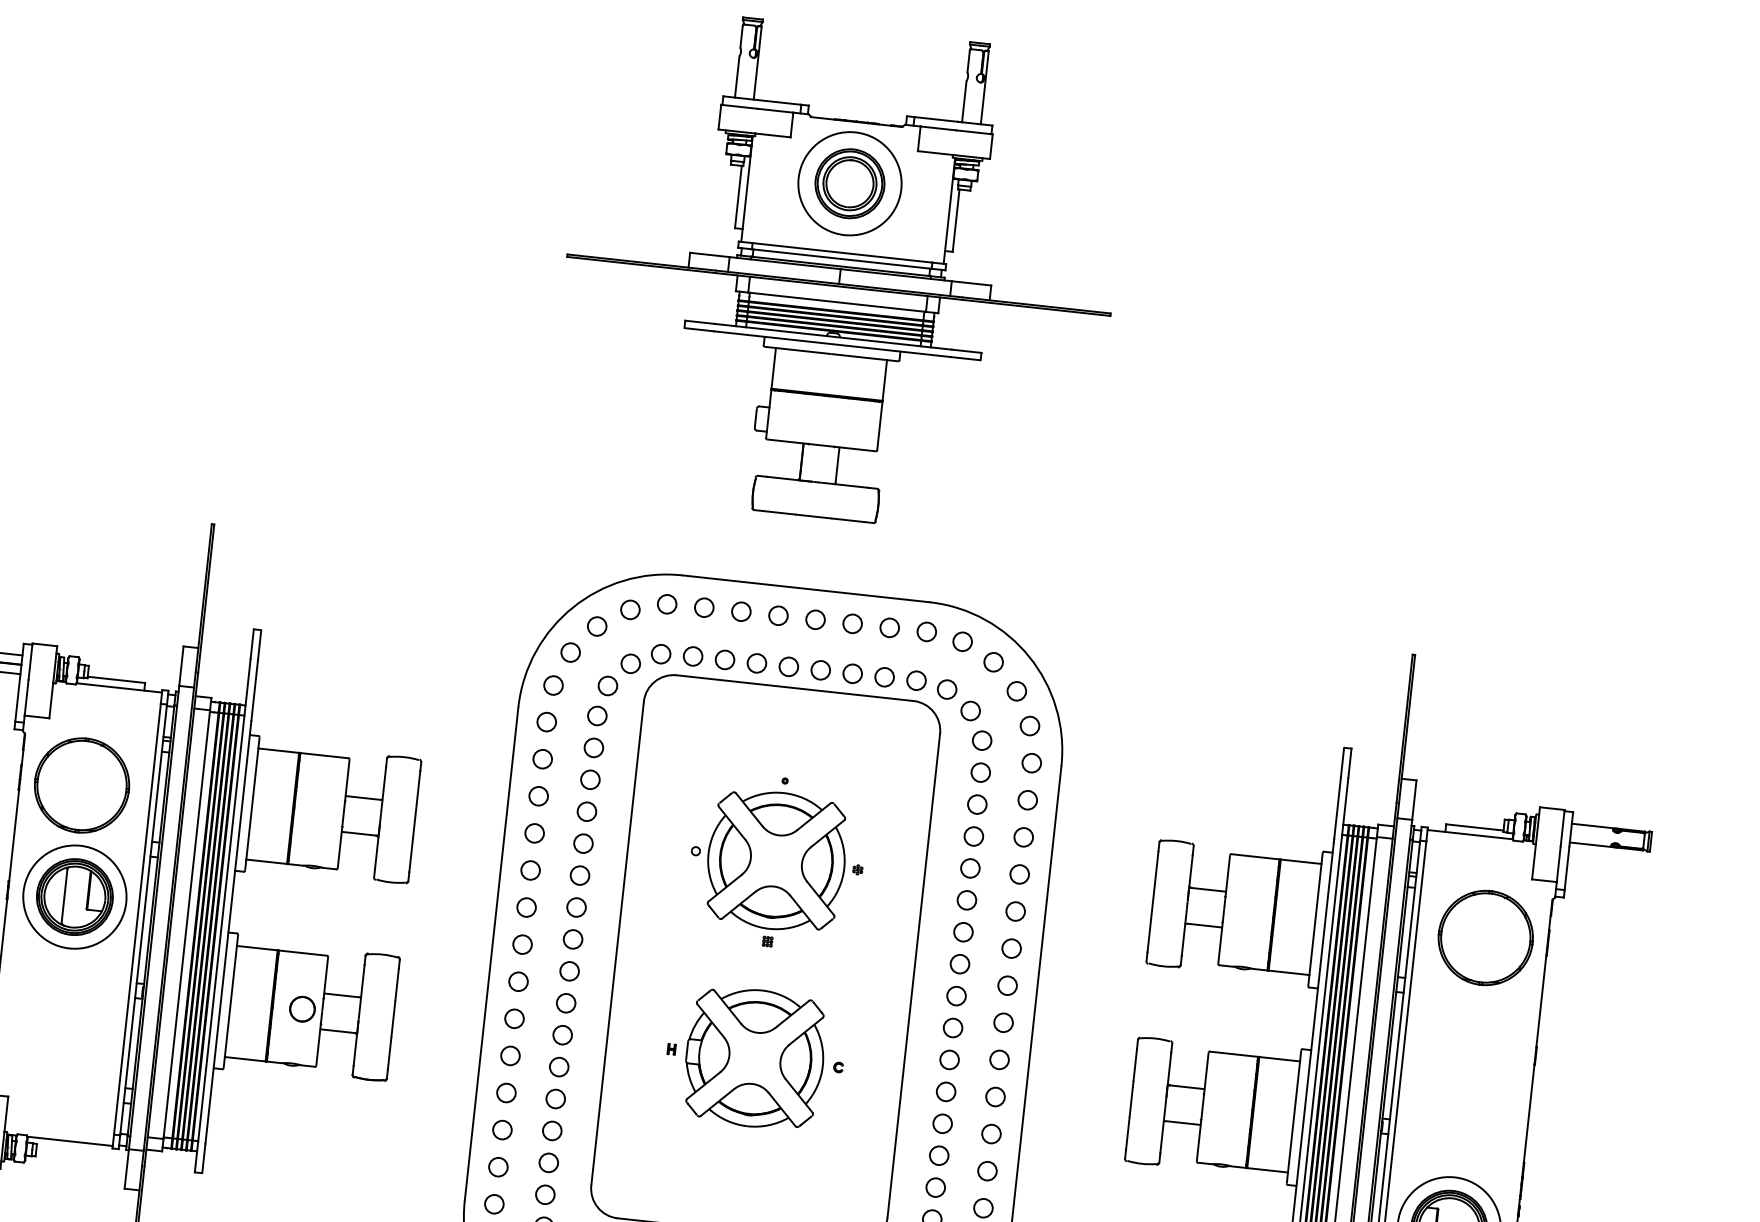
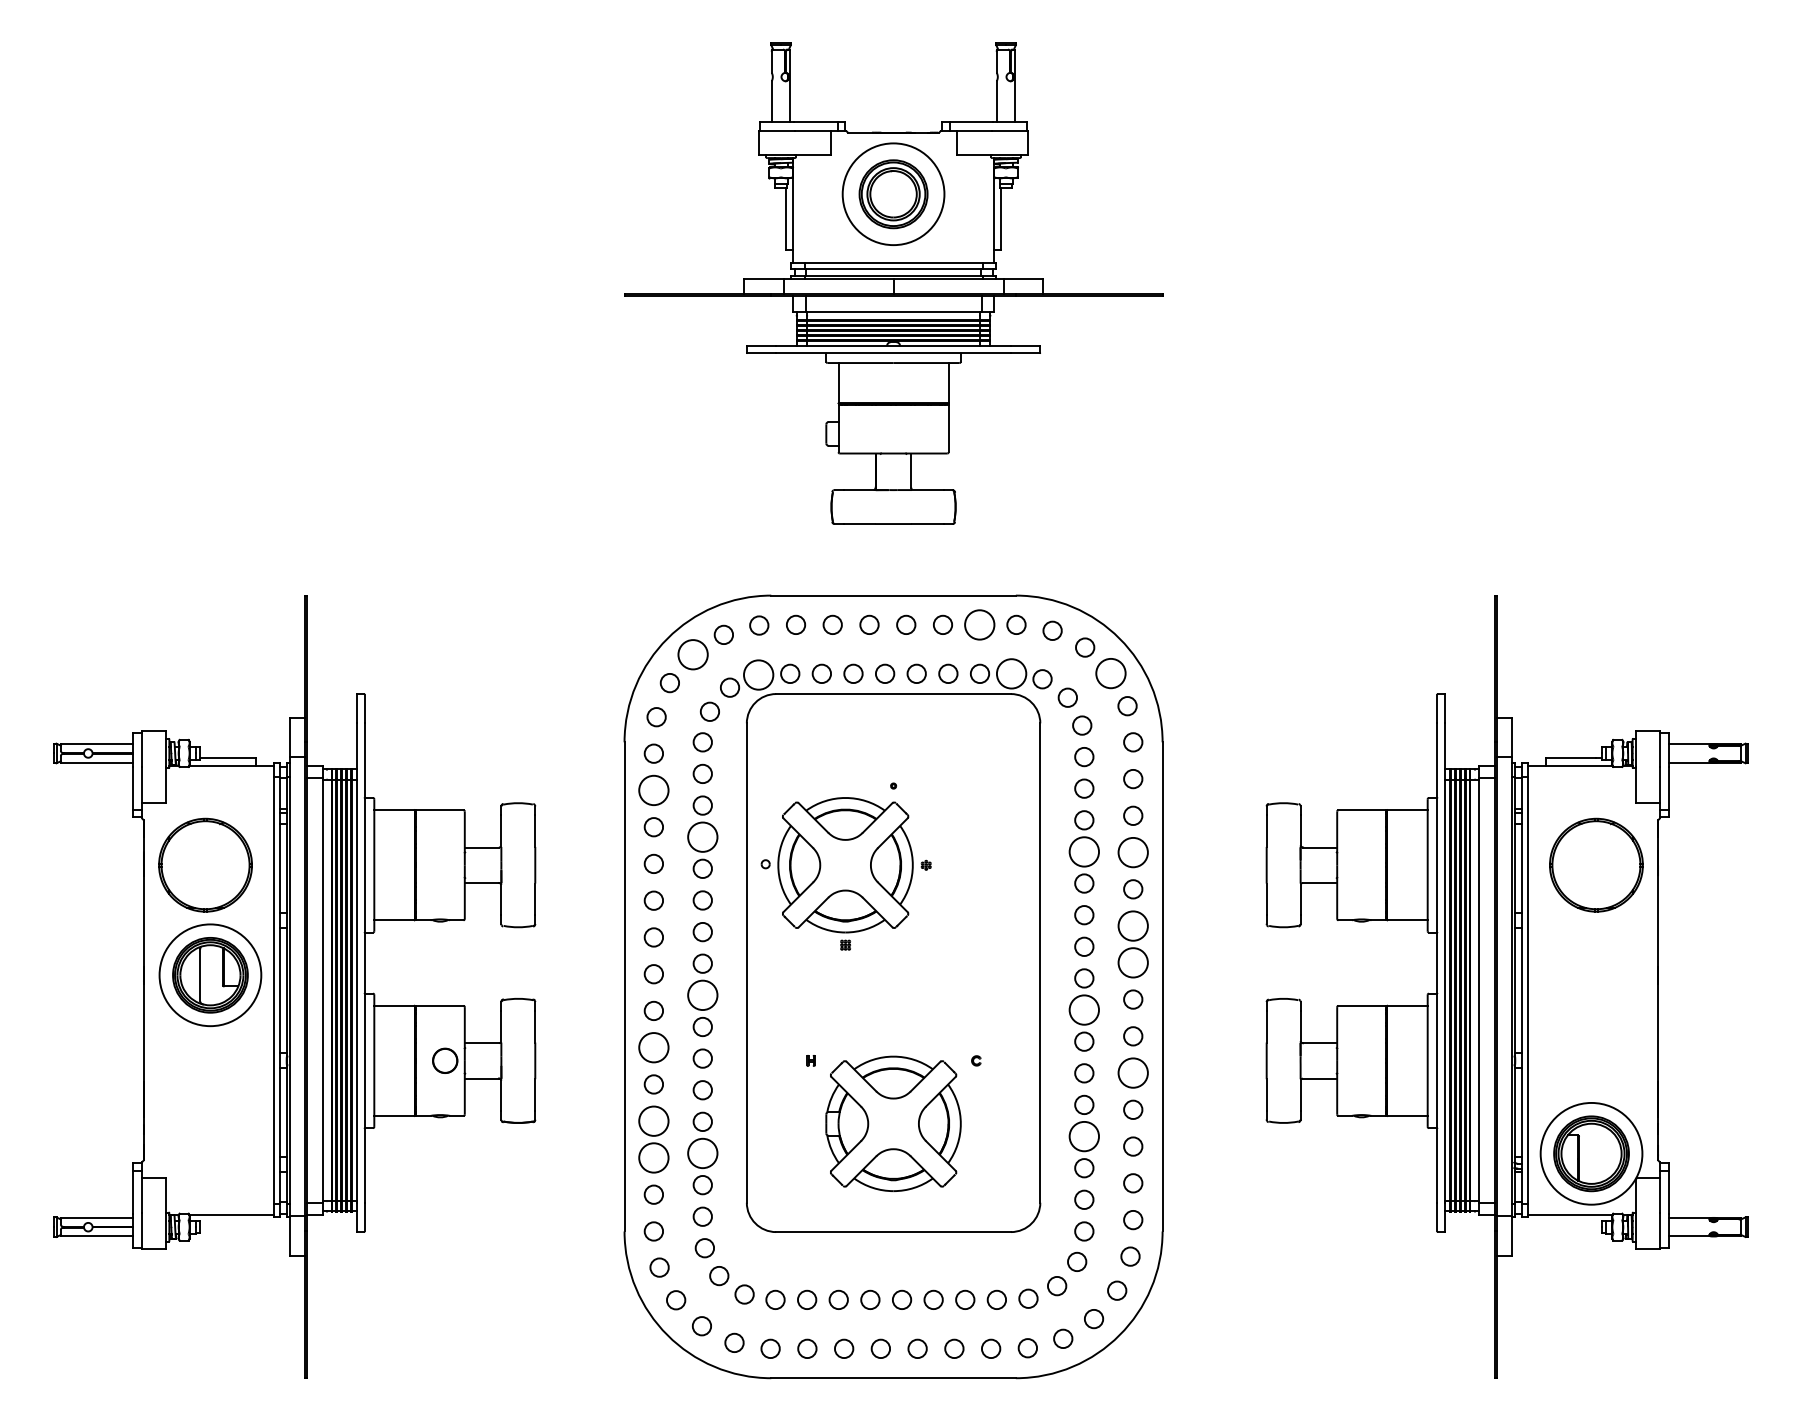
circle: (596, 626) -> (692, 654), size x1.6
circle: (889, 627) -> (979, 624), size x1.6
circle: (661, 653) -> (758, 674), size x1.6
circle: (916, 680) -> (1011, 673), size x1.6
circle: (1016, 691) -> (1110, 673), size x1.6
circle: (542, 759) -> (653, 790), size x1.6
circle: (586, 811) -> (702, 837), size x1.6
circle: (970, 868) -> (1084, 851), size x1.6
part: (775, 869) -> (845, 873), moved
circle: (1019, 874) -> (1133, 852), size x1.6
circle: (1011, 948) -> (1133, 925), size x1.6
circle: (569, 971) -> (702, 995), size x1.6
circle: (1007, 985) -> (1133, 962), size x1.6
circle: (514, 1018) -> (653, 1047), size x1.6
circle: (953, 1027) -> (1084, 1009), size x1.6
part: (754, 1058) -> (893, 1123), moved
circle: (506, 1093) -> (653, 1121), size x1.6
circle: (995, 1096) -> (1133, 1072), size x1.6
circle: (502, 1129) -> (653, 1157), size x1.6
circle: (551, 1130) -> (702, 1153), size x1.6
circle: (939, 1155) -> (1084, 1136), size x1.6

